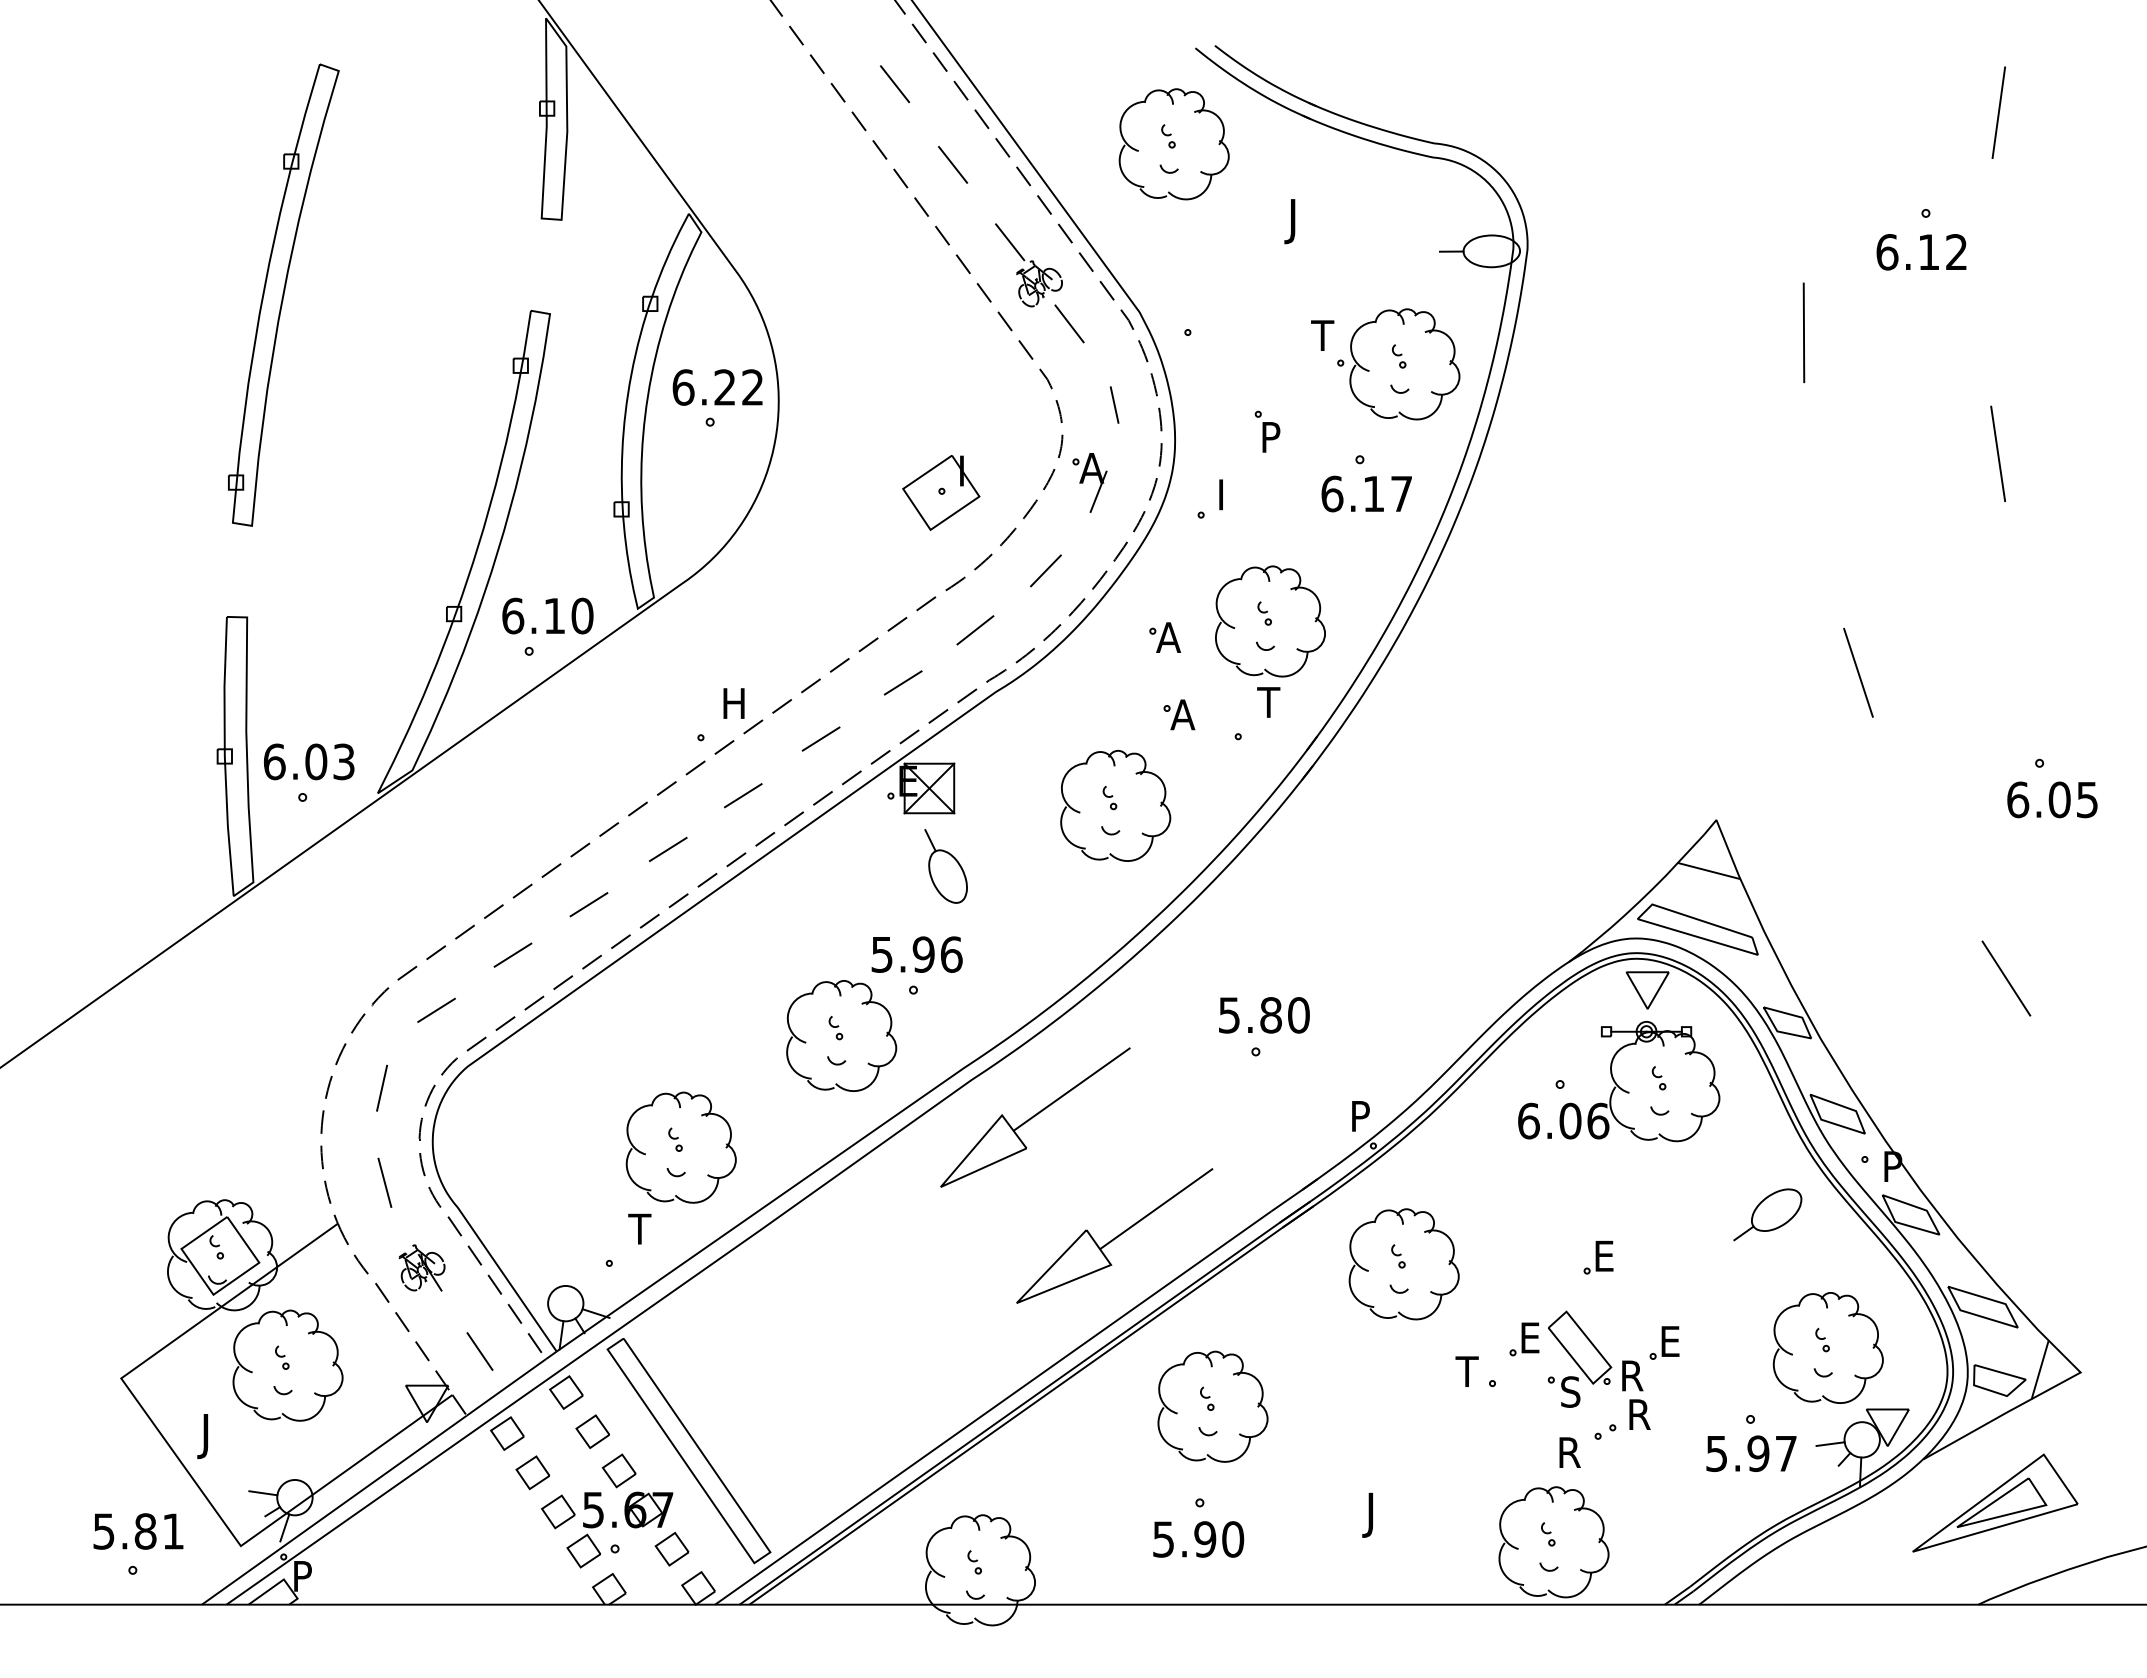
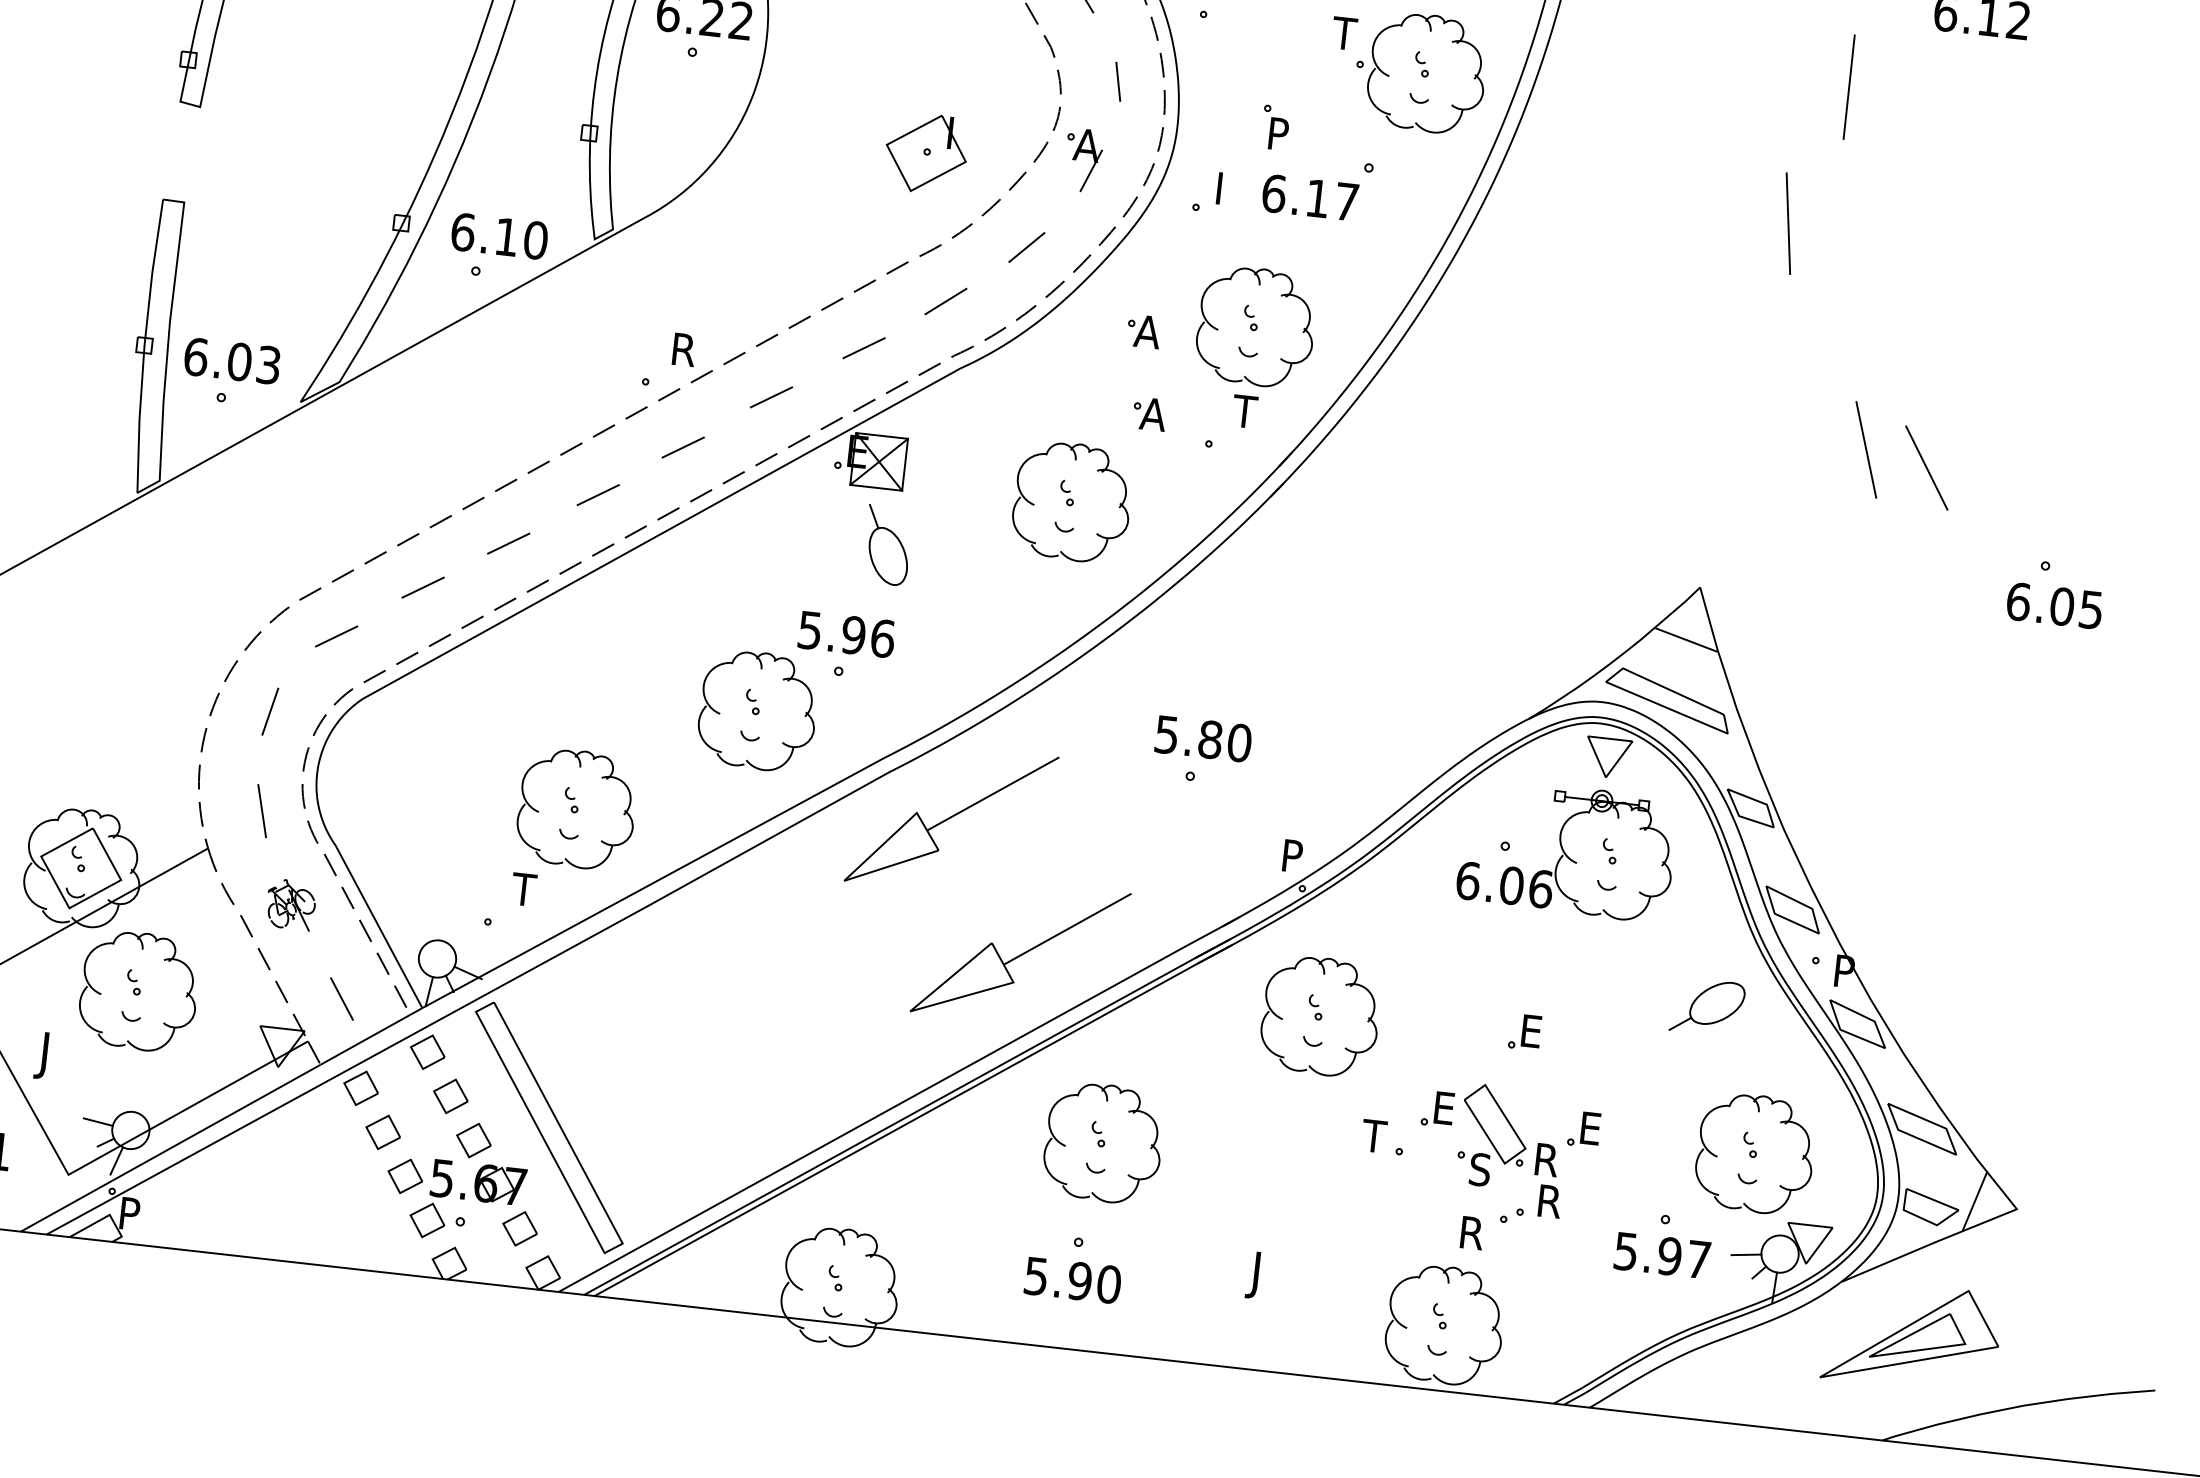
line: (1997, 453) -> (1787, 223), moved
text: (1366, 493) -> (1310, 197), moved
text: (735, 703) -> (685, 350), H -> R
line: (2006, 978) -> (1926, 468), moved

